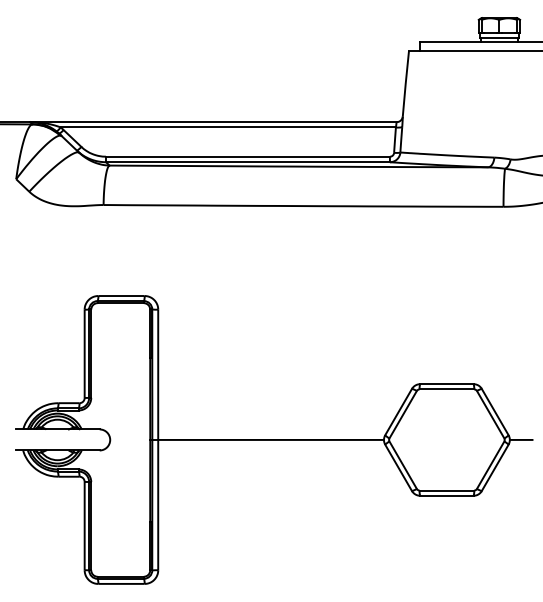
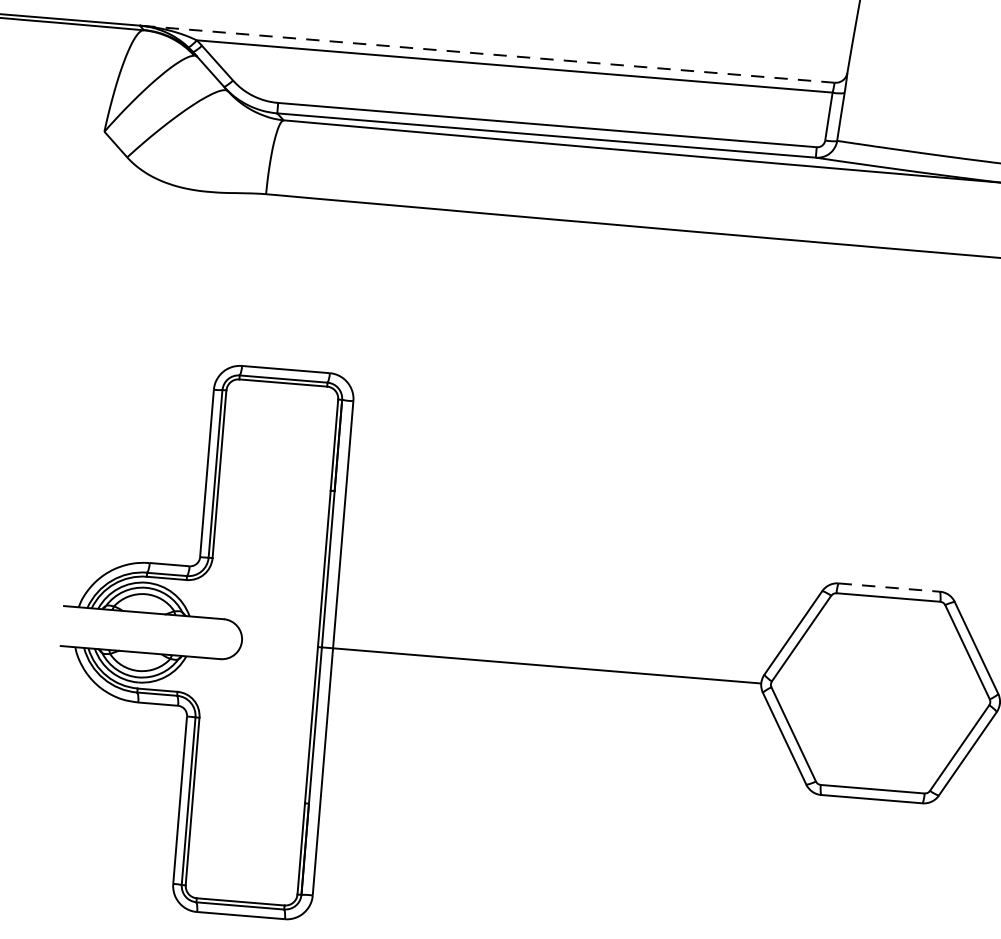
line: (212, 122) -> (485, 54), solid -> dashed
line: (446, 384) -> (888, 588), solid -> dashed

